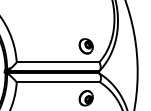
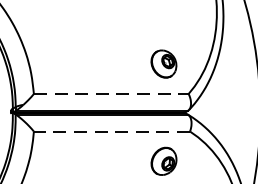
line: (58, 62) -> (112, 94), solid -> dashed
line: (58, 82) -> (112, 131), solid -> dashed

